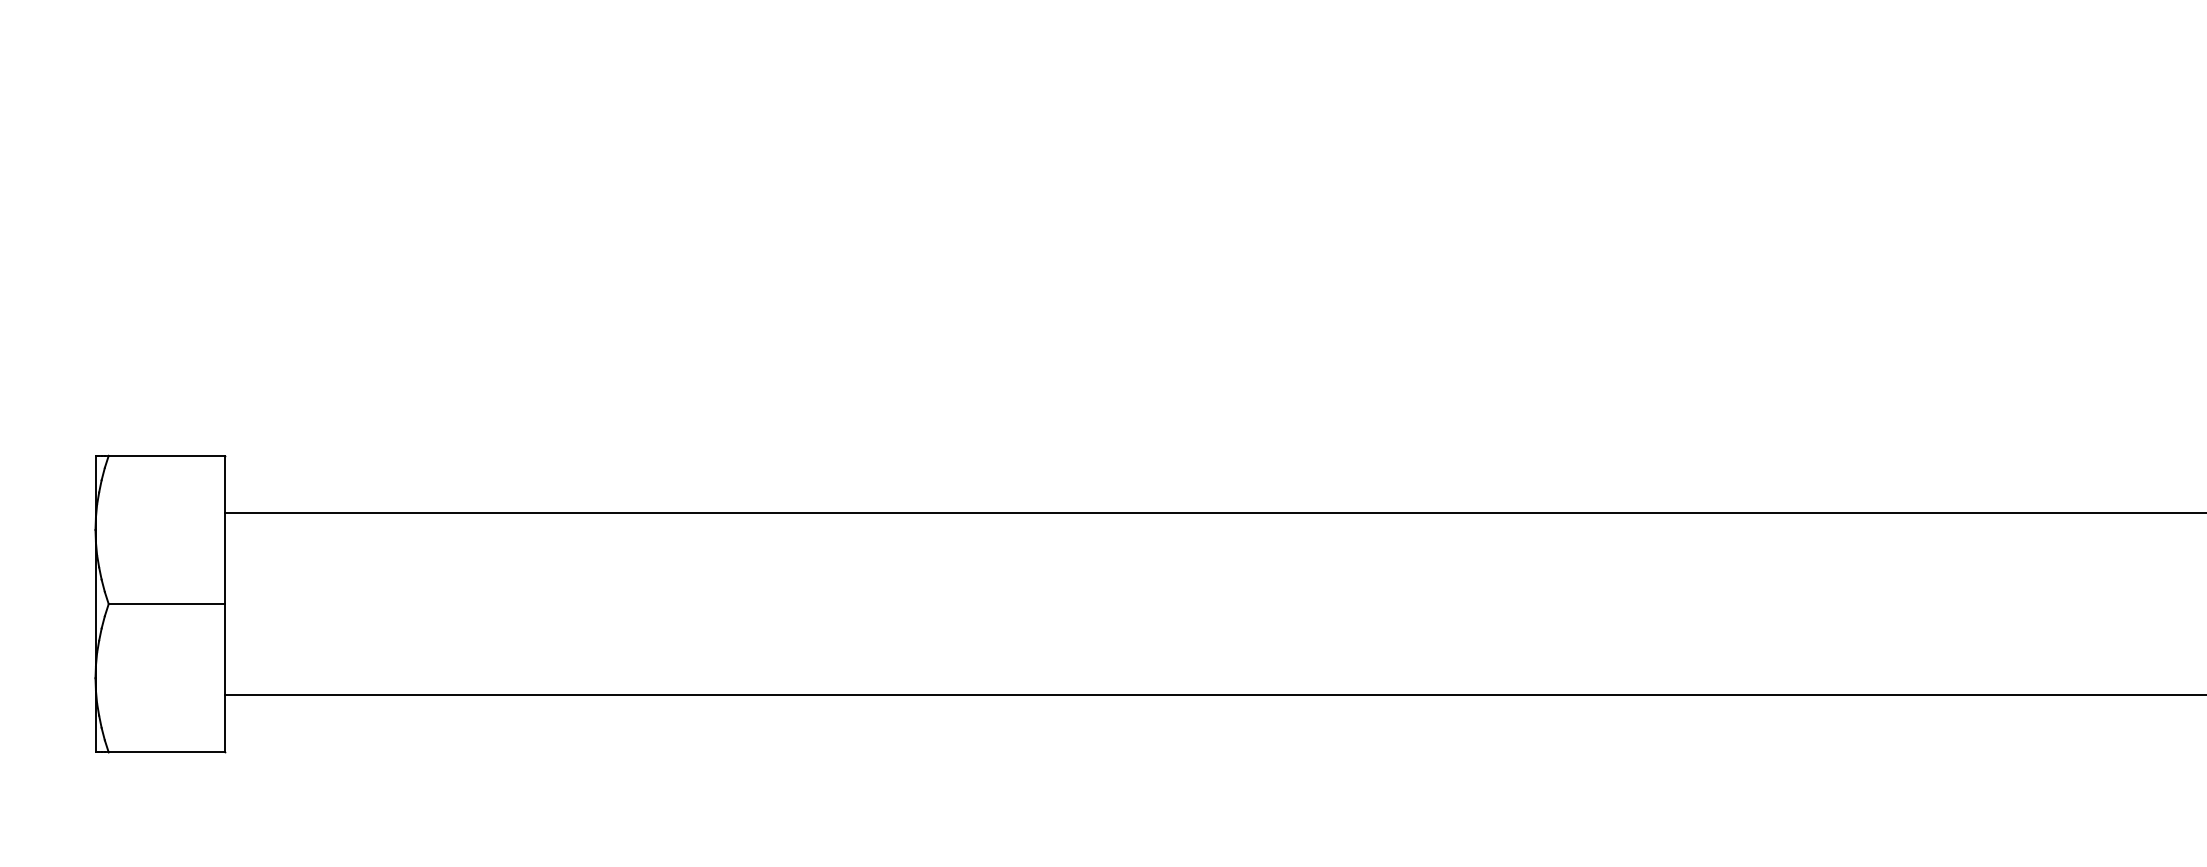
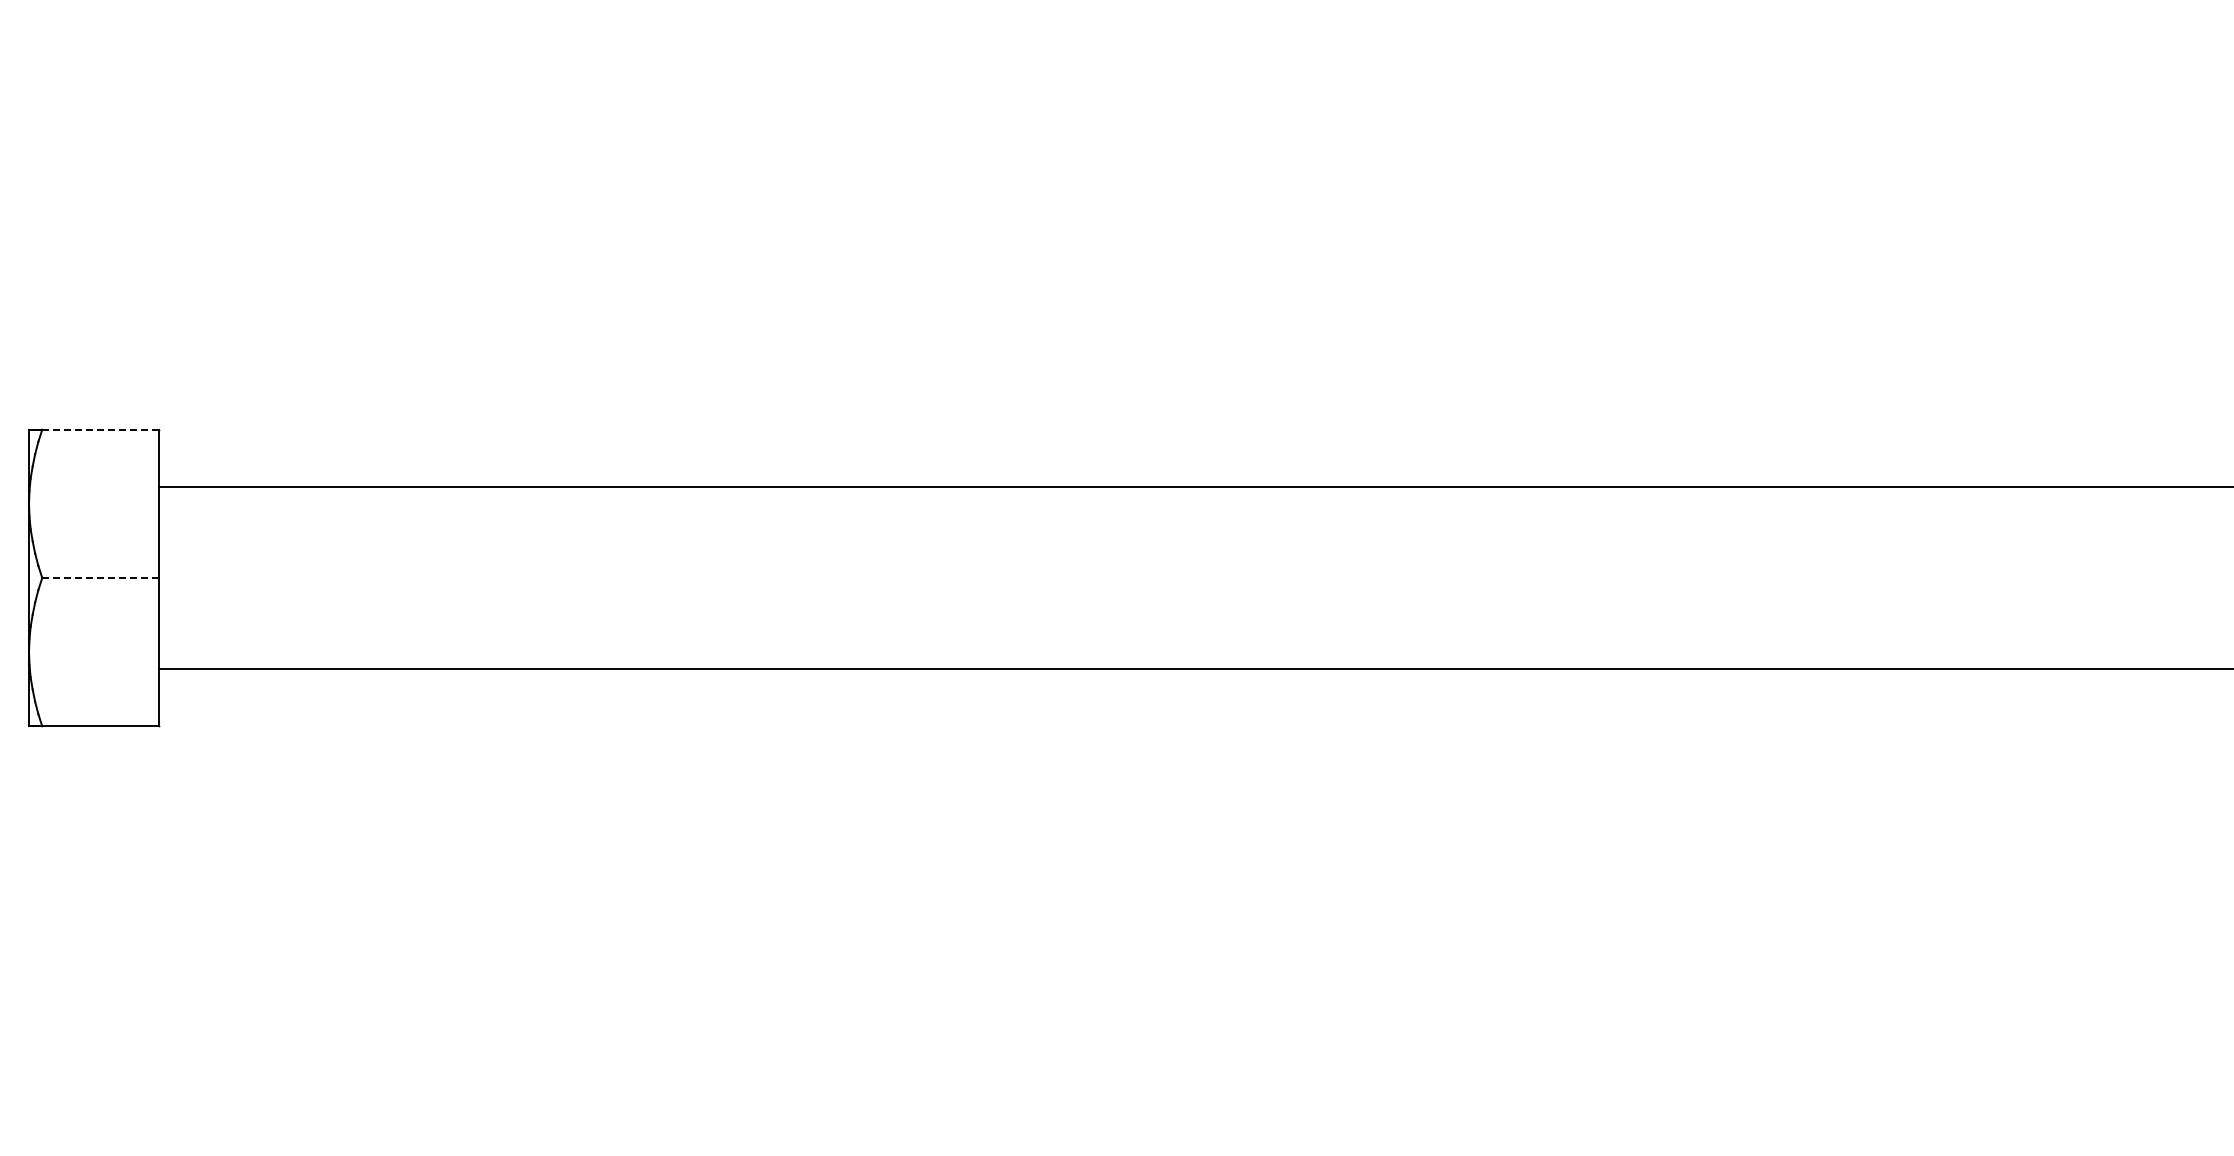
line: (165, 455) -> (99, 429), solid -> dashed
line: (166, 604) -> (100, 578), solid -> dashed

